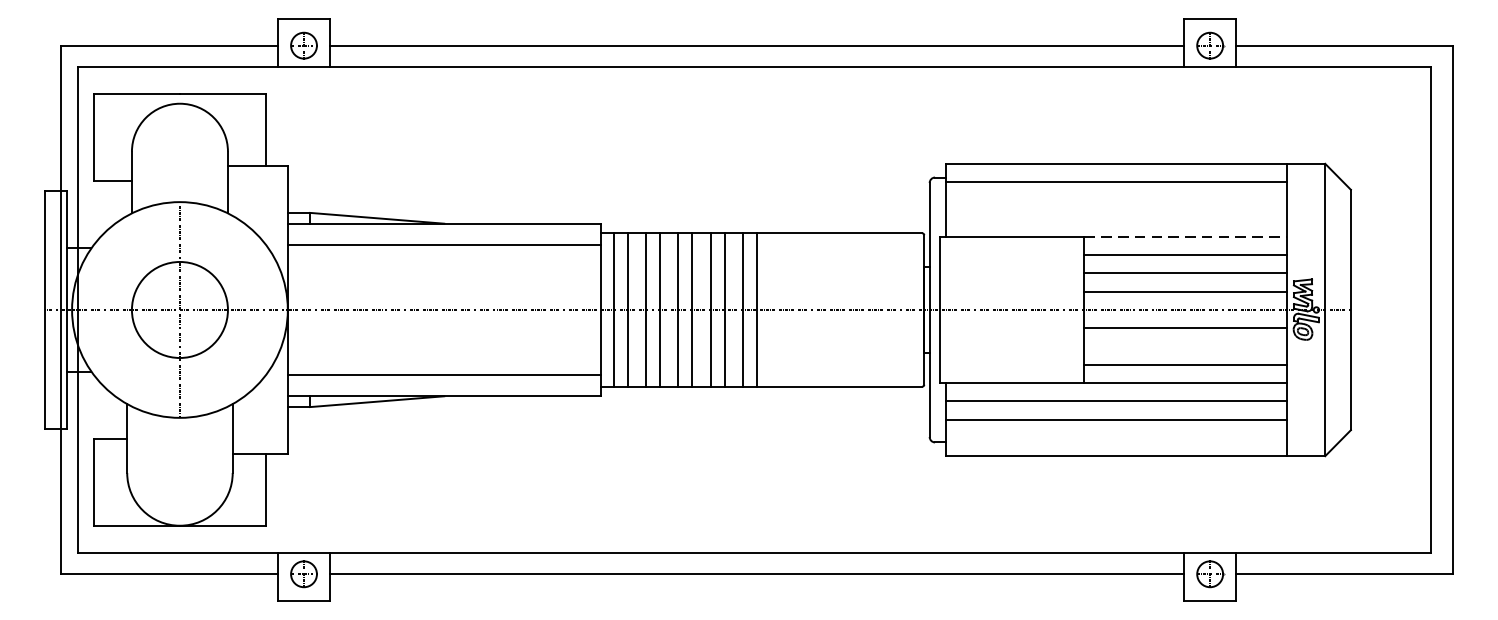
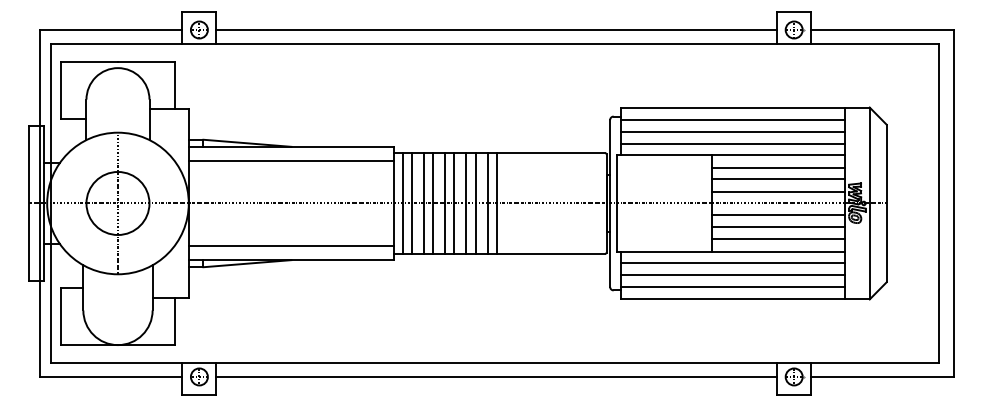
line: (1116, 200) -> (732, 131), added
line: (1116, 218) -> (732, 143), added
line: (1186, 236) -> (778, 155), dashed -> solid
line: (1184, 346) -> (777, 227), added
line: (1116, 437) -> (732, 287), added

